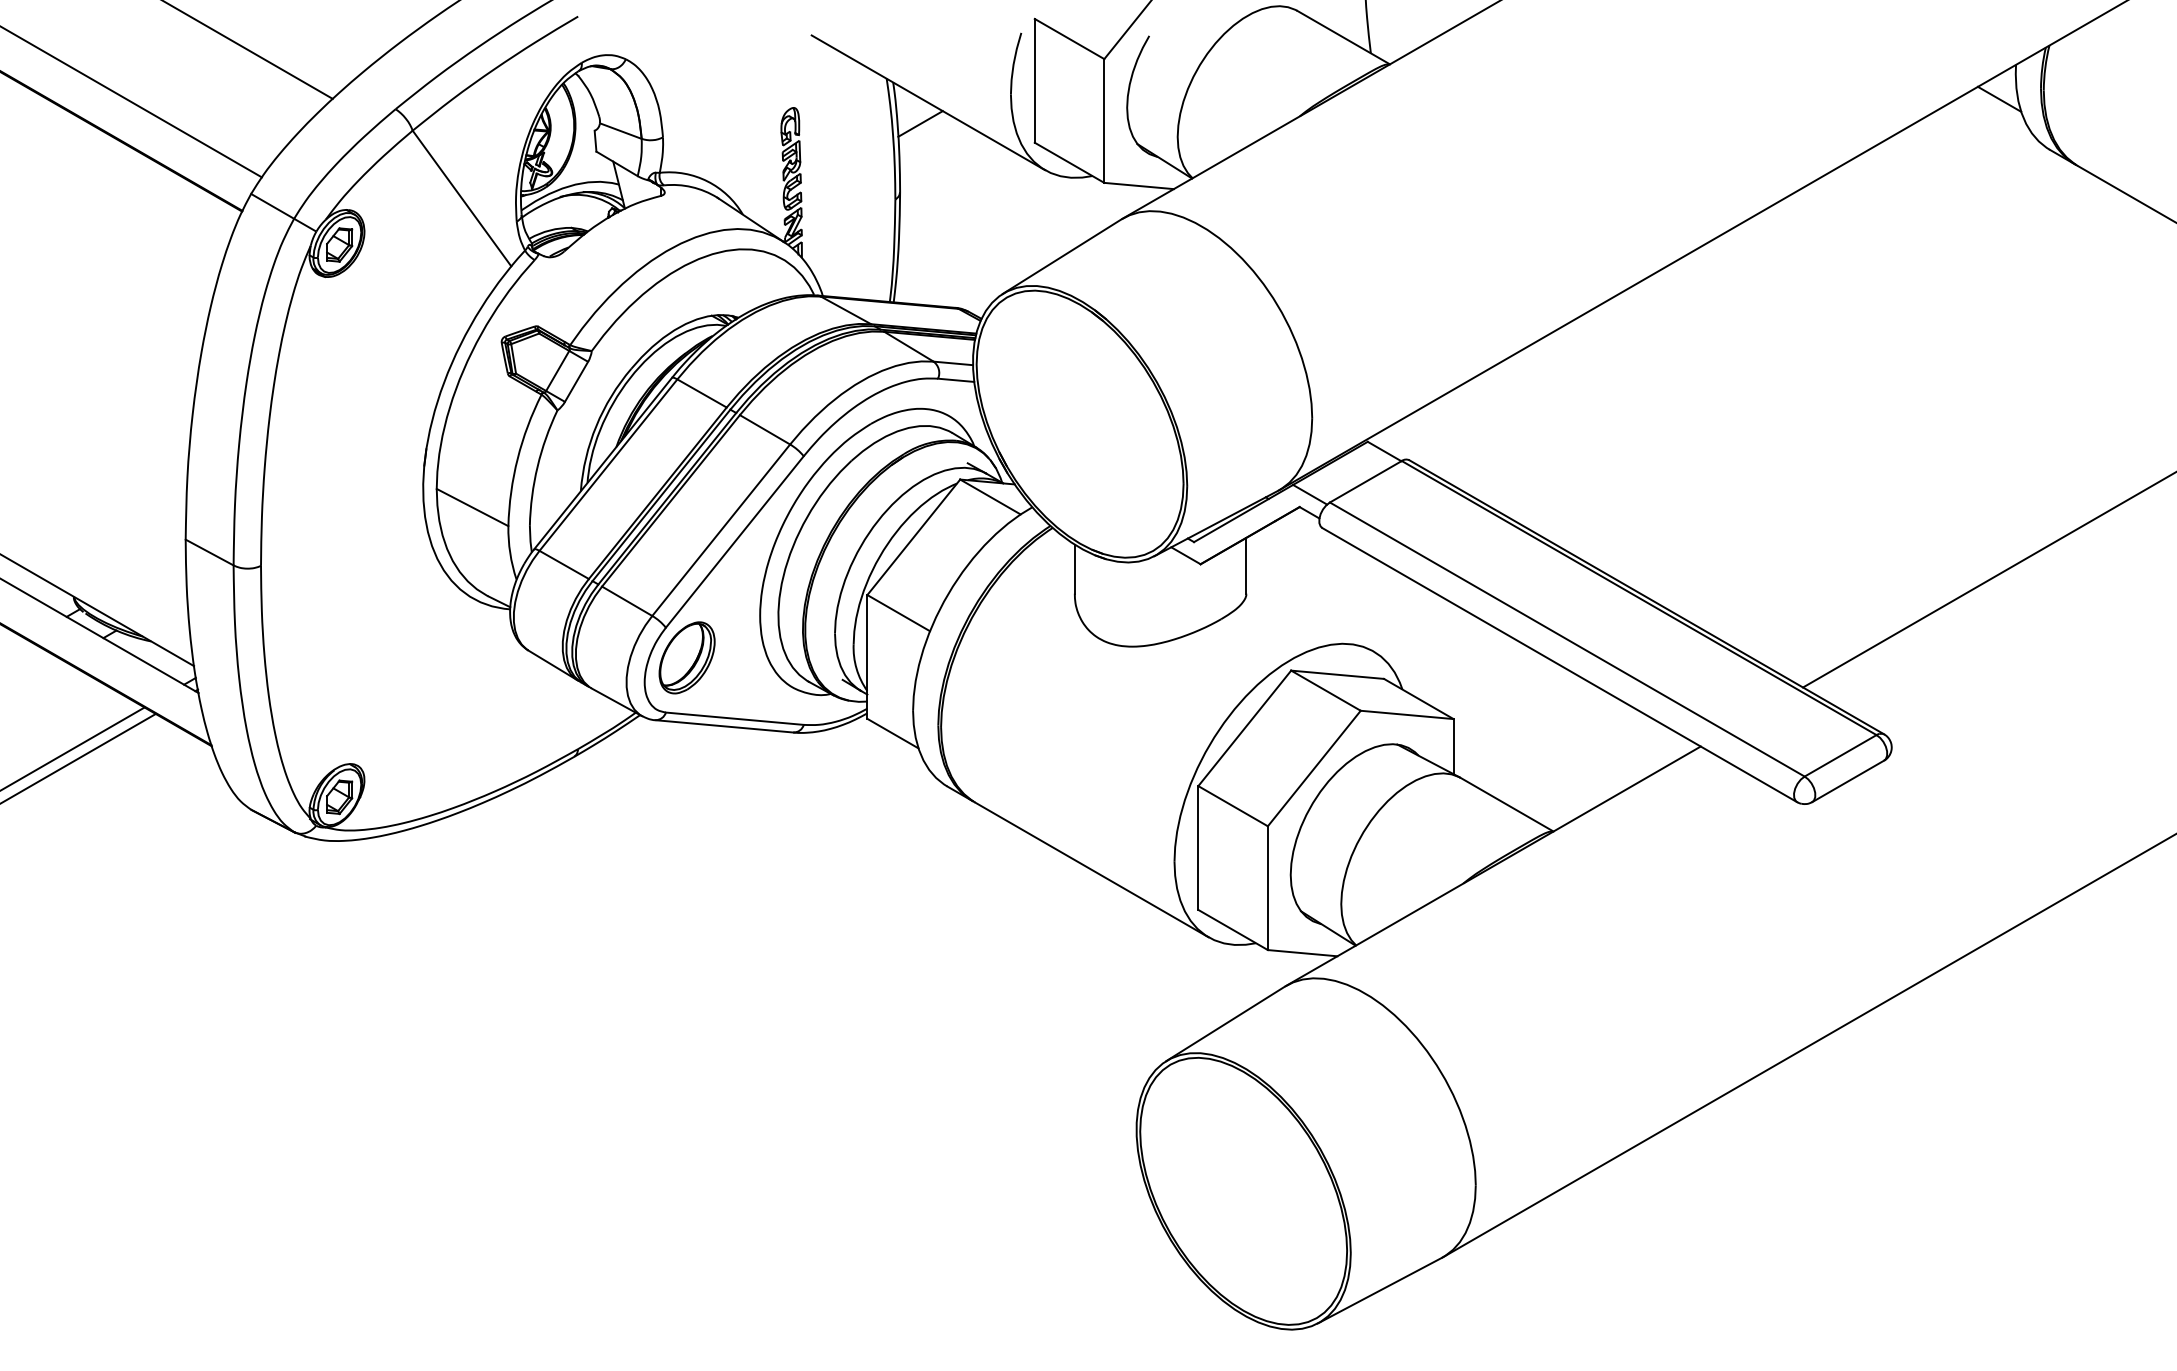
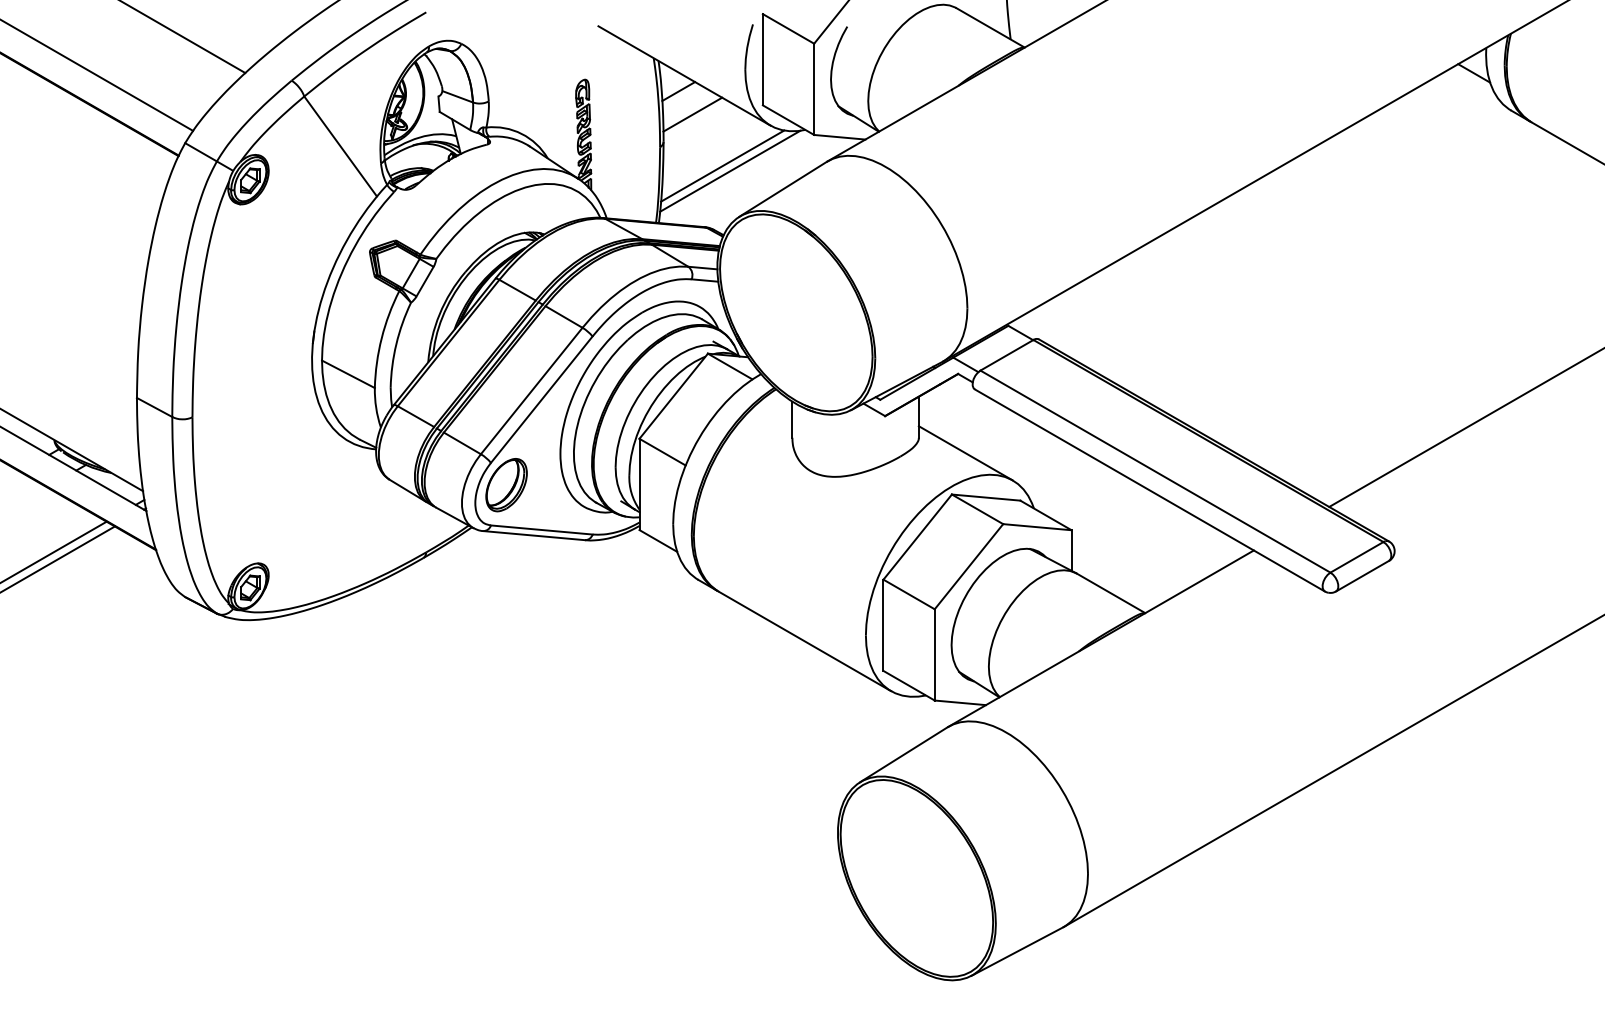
line: (939, 155) -> (692, 114), added
line: (979, 224) -> (722, 165), added
line: (990, 232) -> (730, 171), added
line: (1309, 614) -> (965, 453), added

